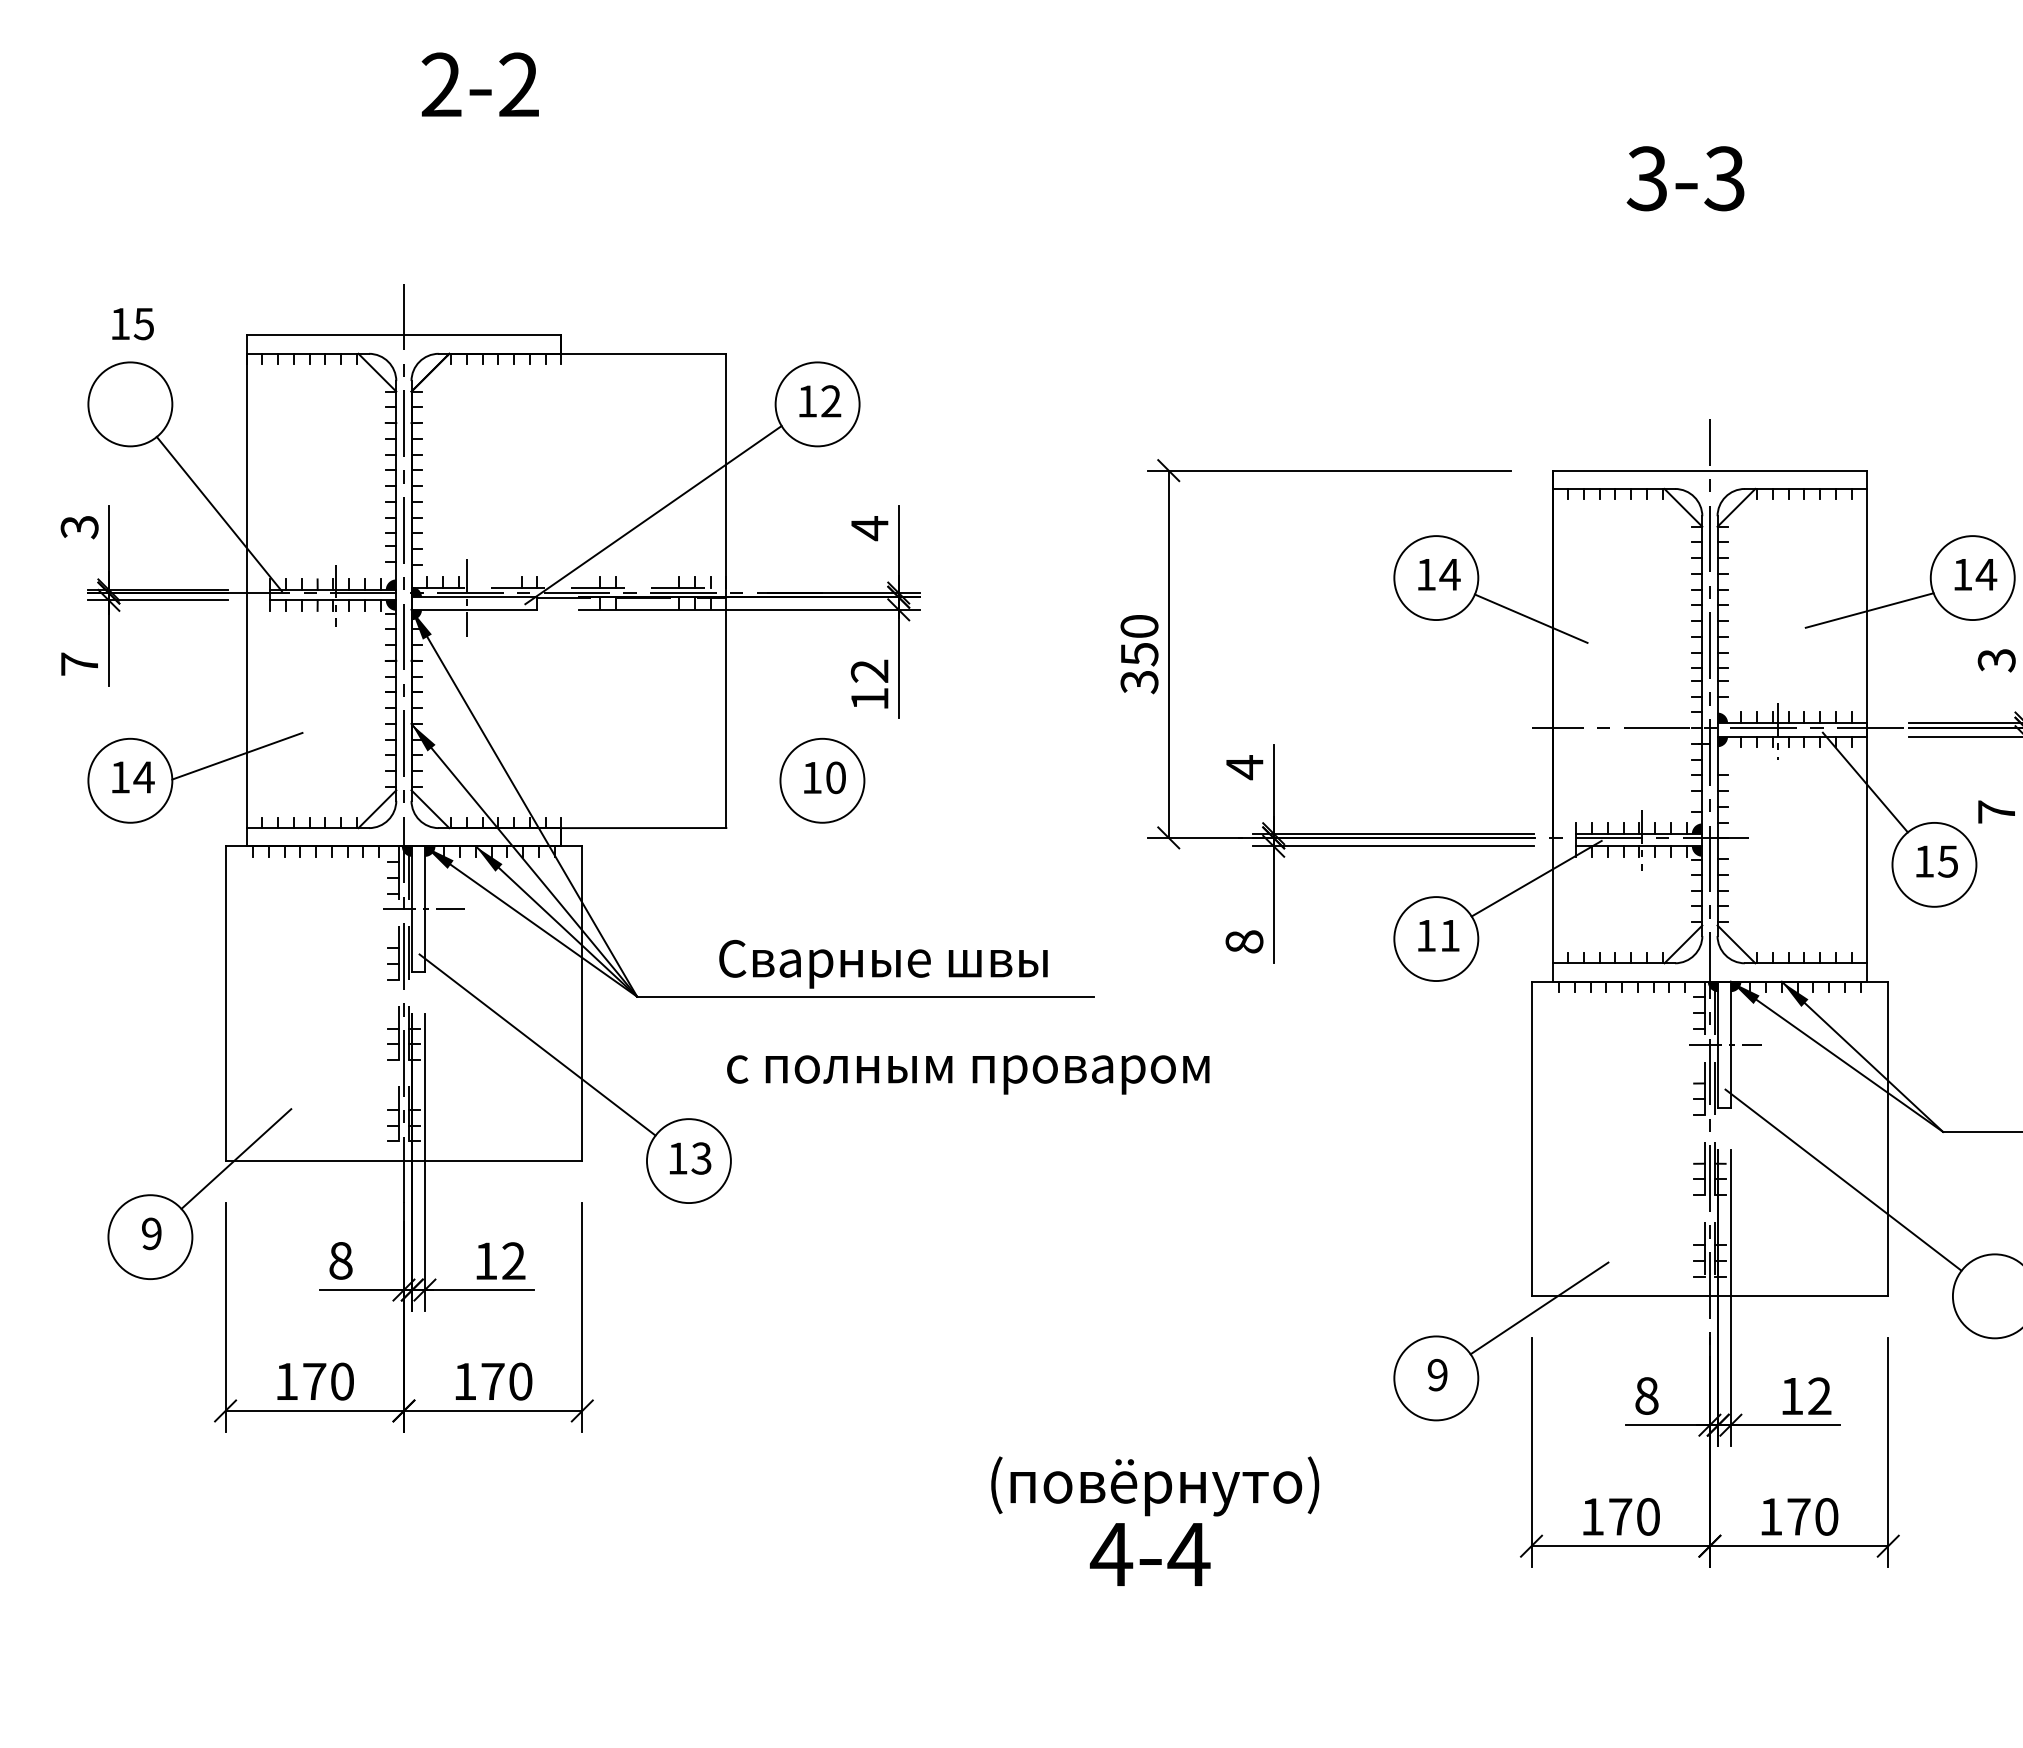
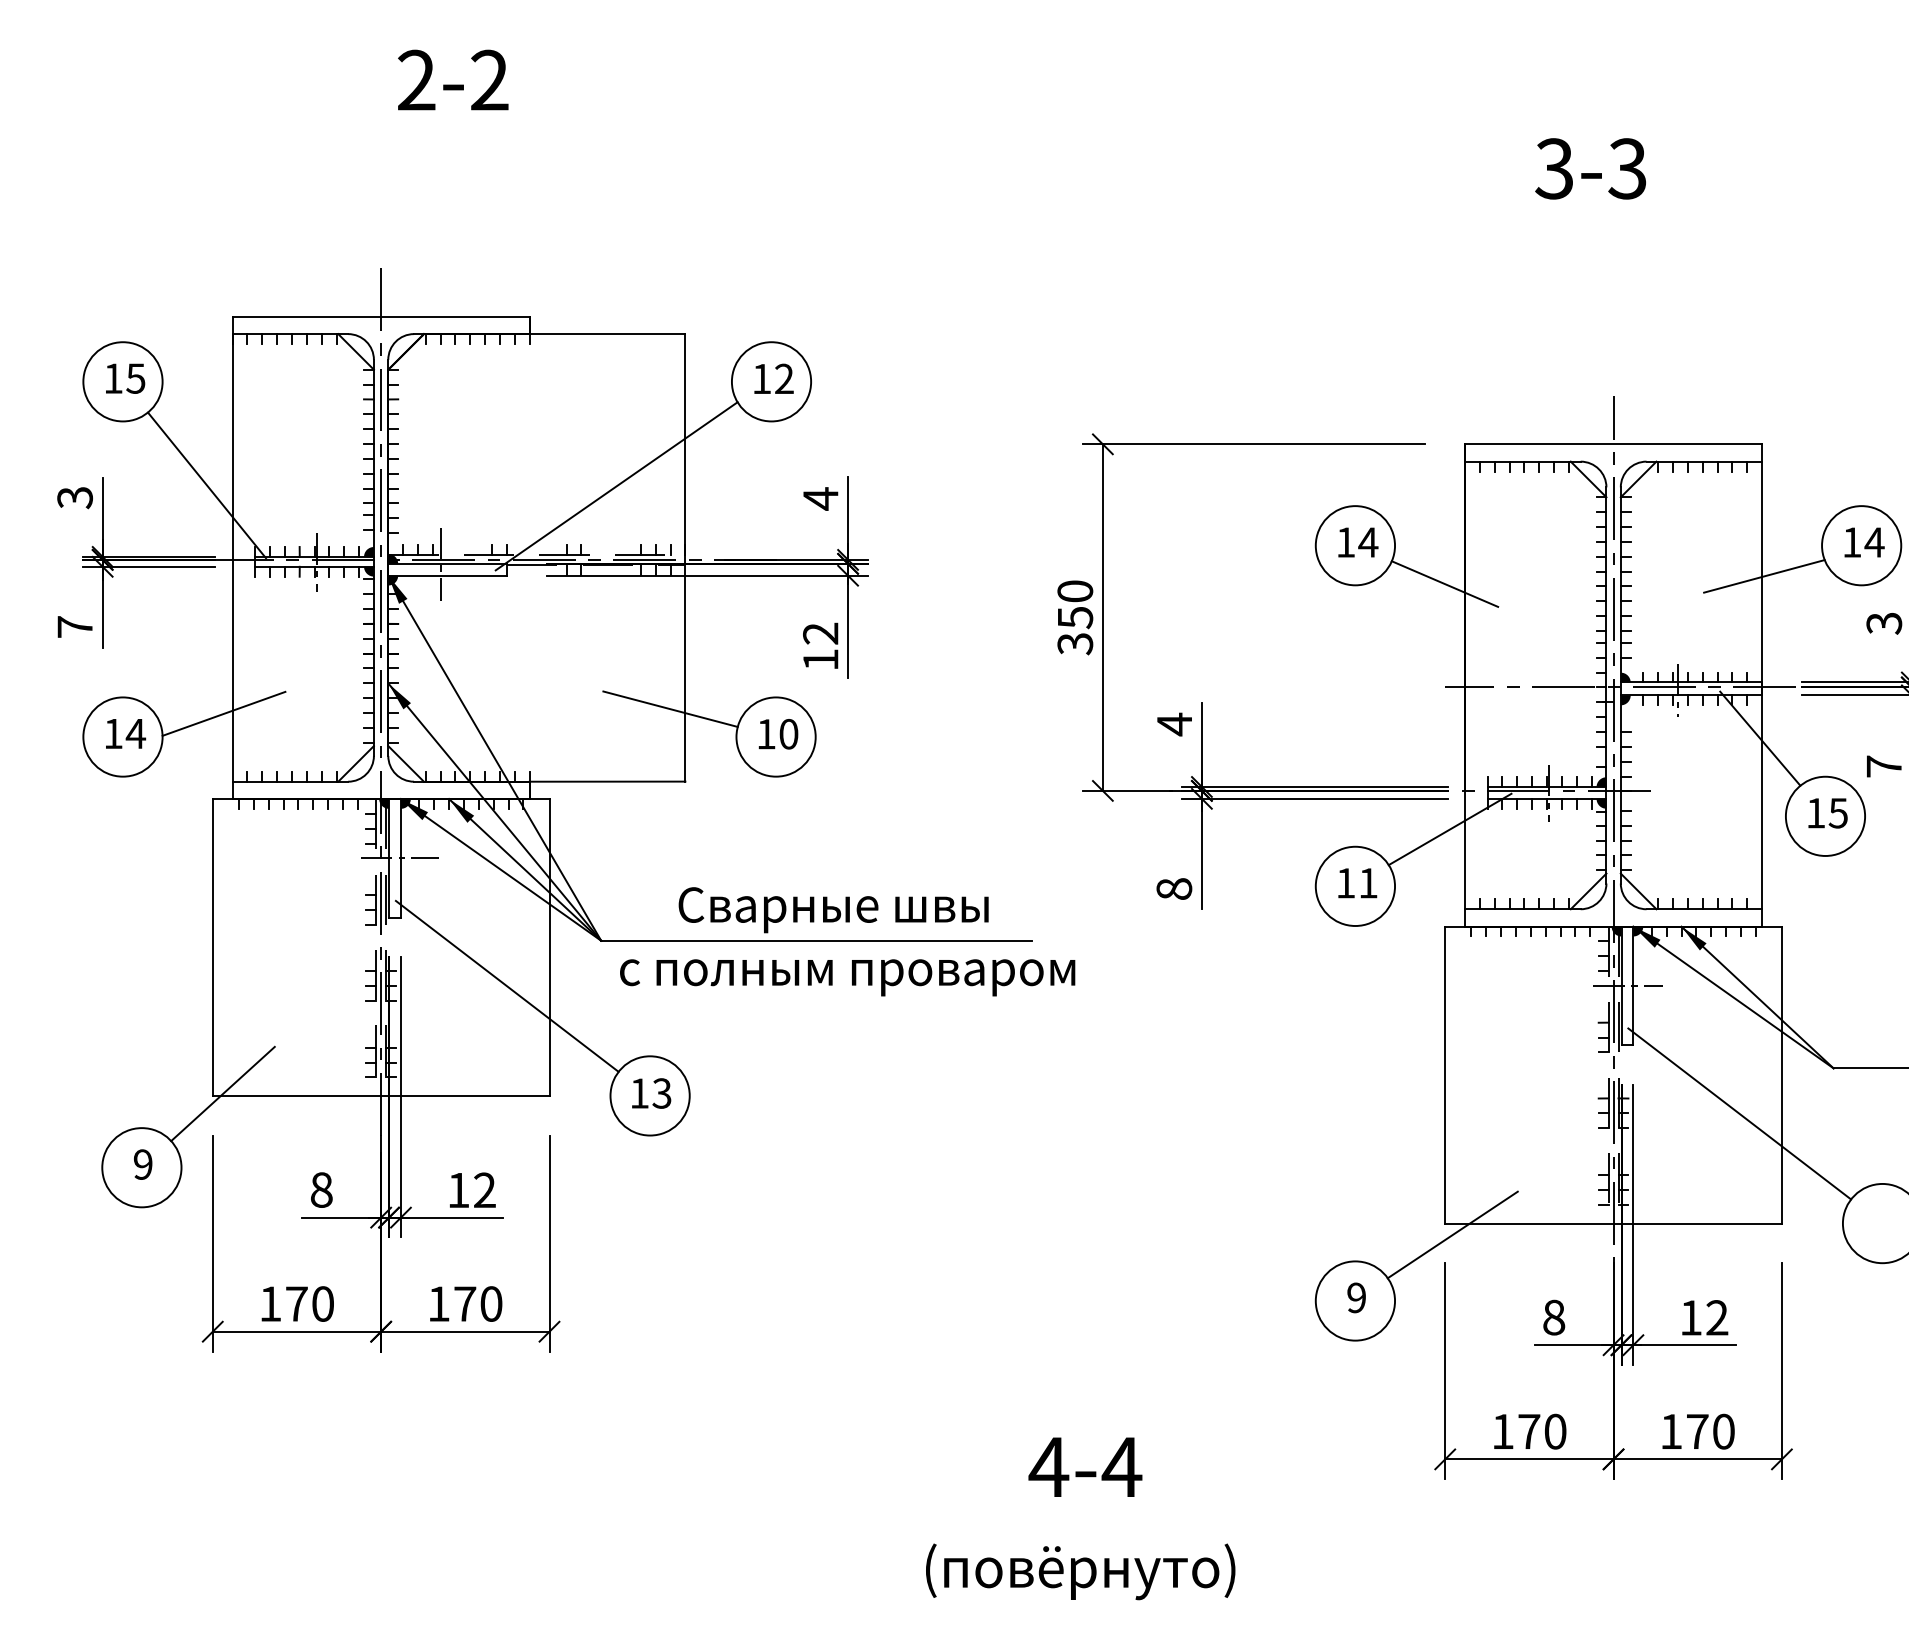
text: (132, 324) -> (124, 379), moved
line: (710, 751) -> (670, 709), added
text: (968, 1074) -> (847, 977), moved
text: (1155, 1486) -> (1080, 1571), moved

